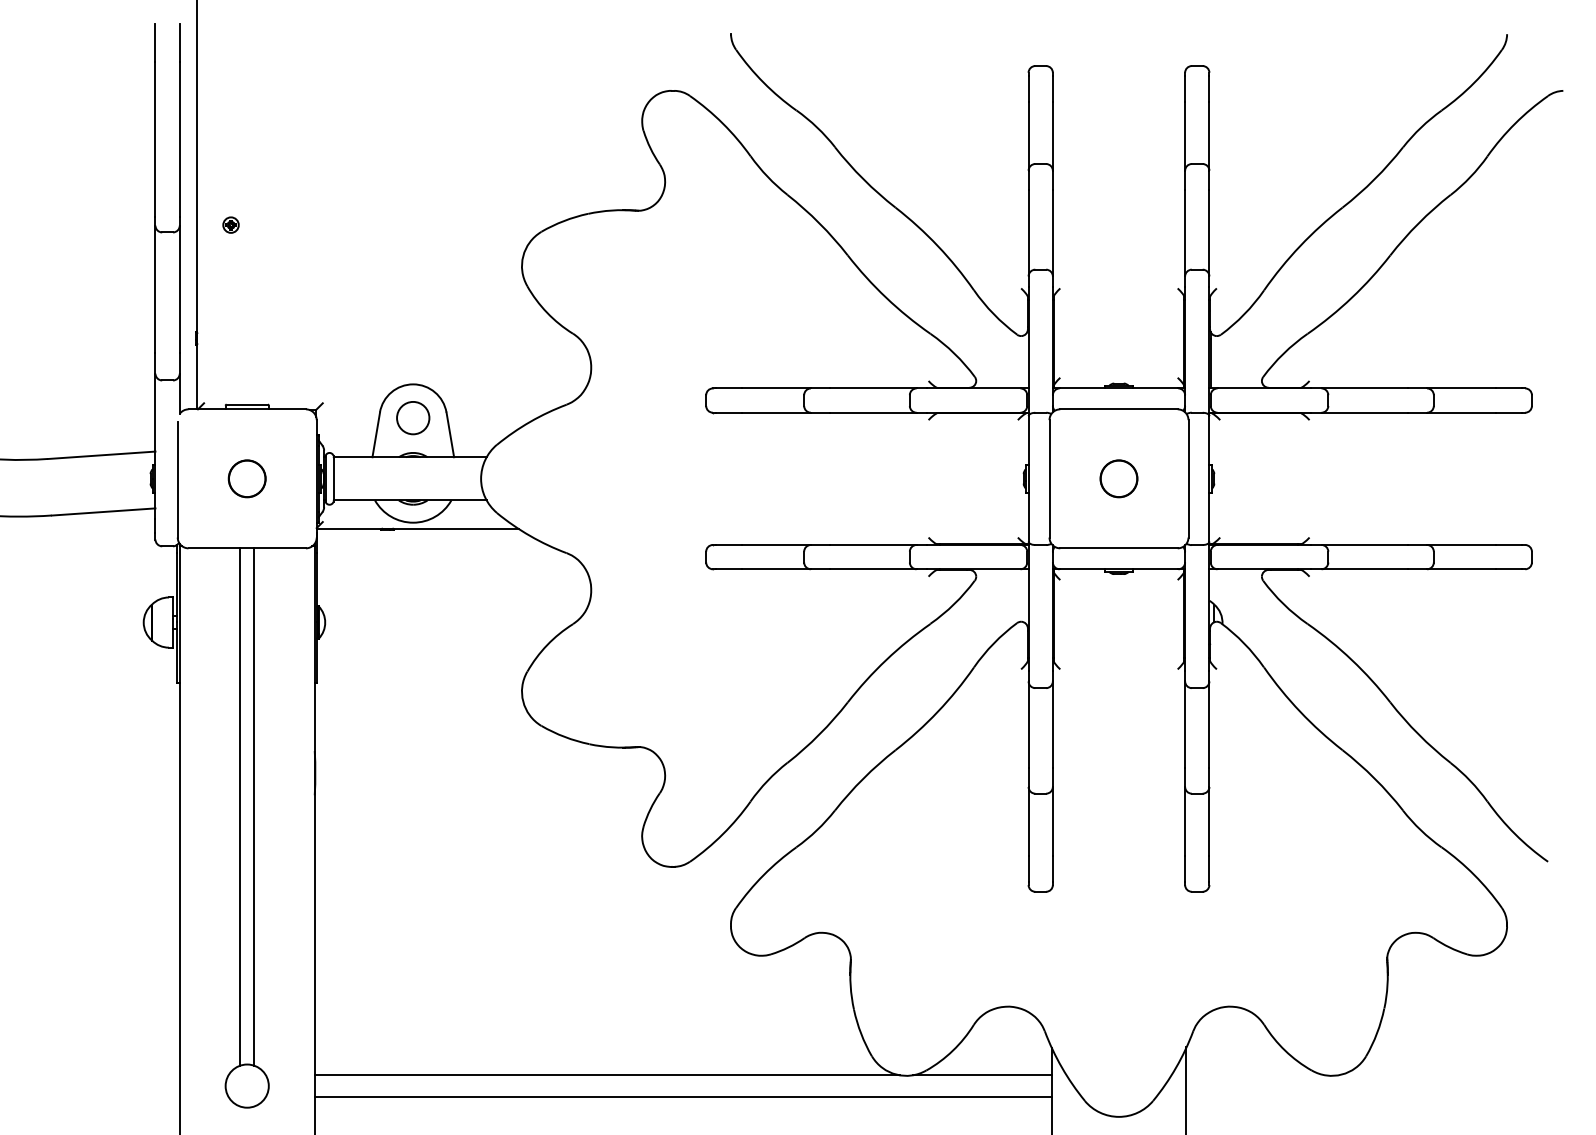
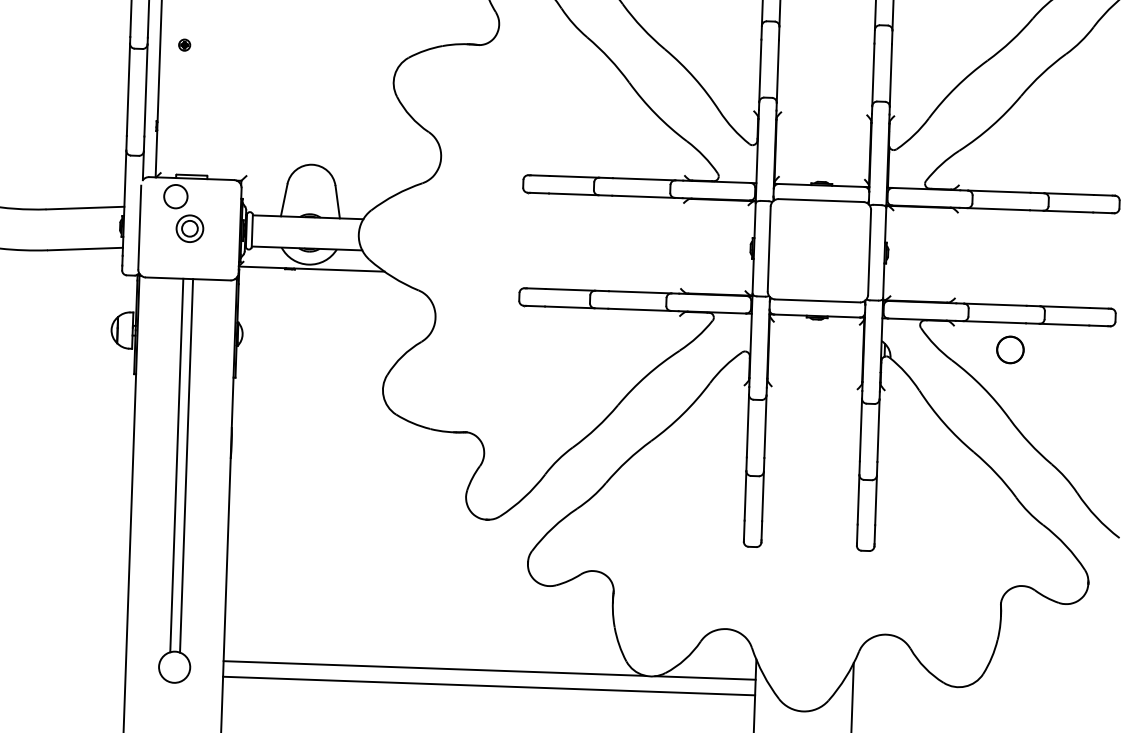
circle: (413, 418) -> (176, 196), moved
circle: (247, 478) -> (190, 228), size x0.6
part: (1118, 478) -> (1010, 349), moved

